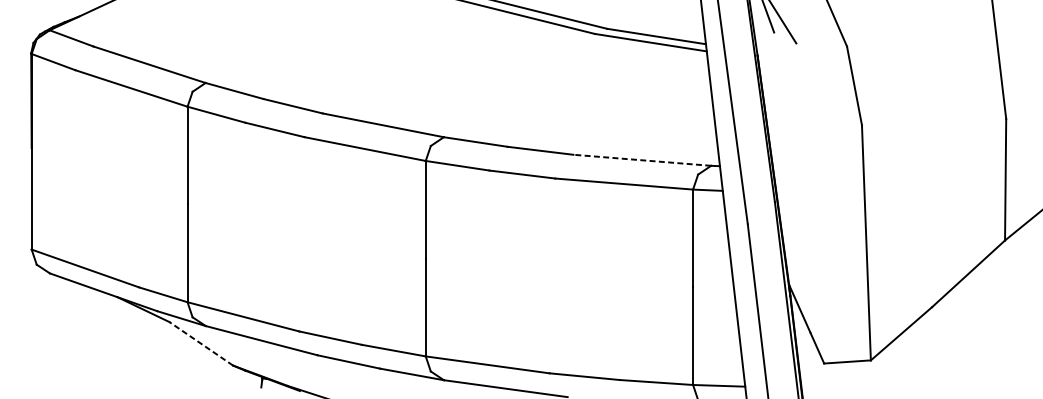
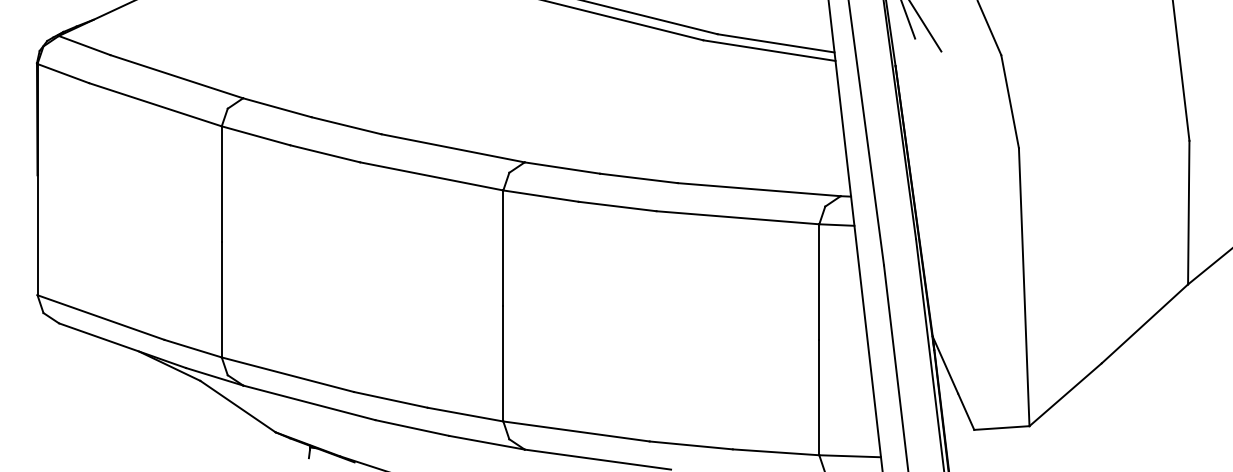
line: (642, 160) -> (759, 189), dashed -> solid
line: (200, 343) -> (237, 406), dashed -> solid

